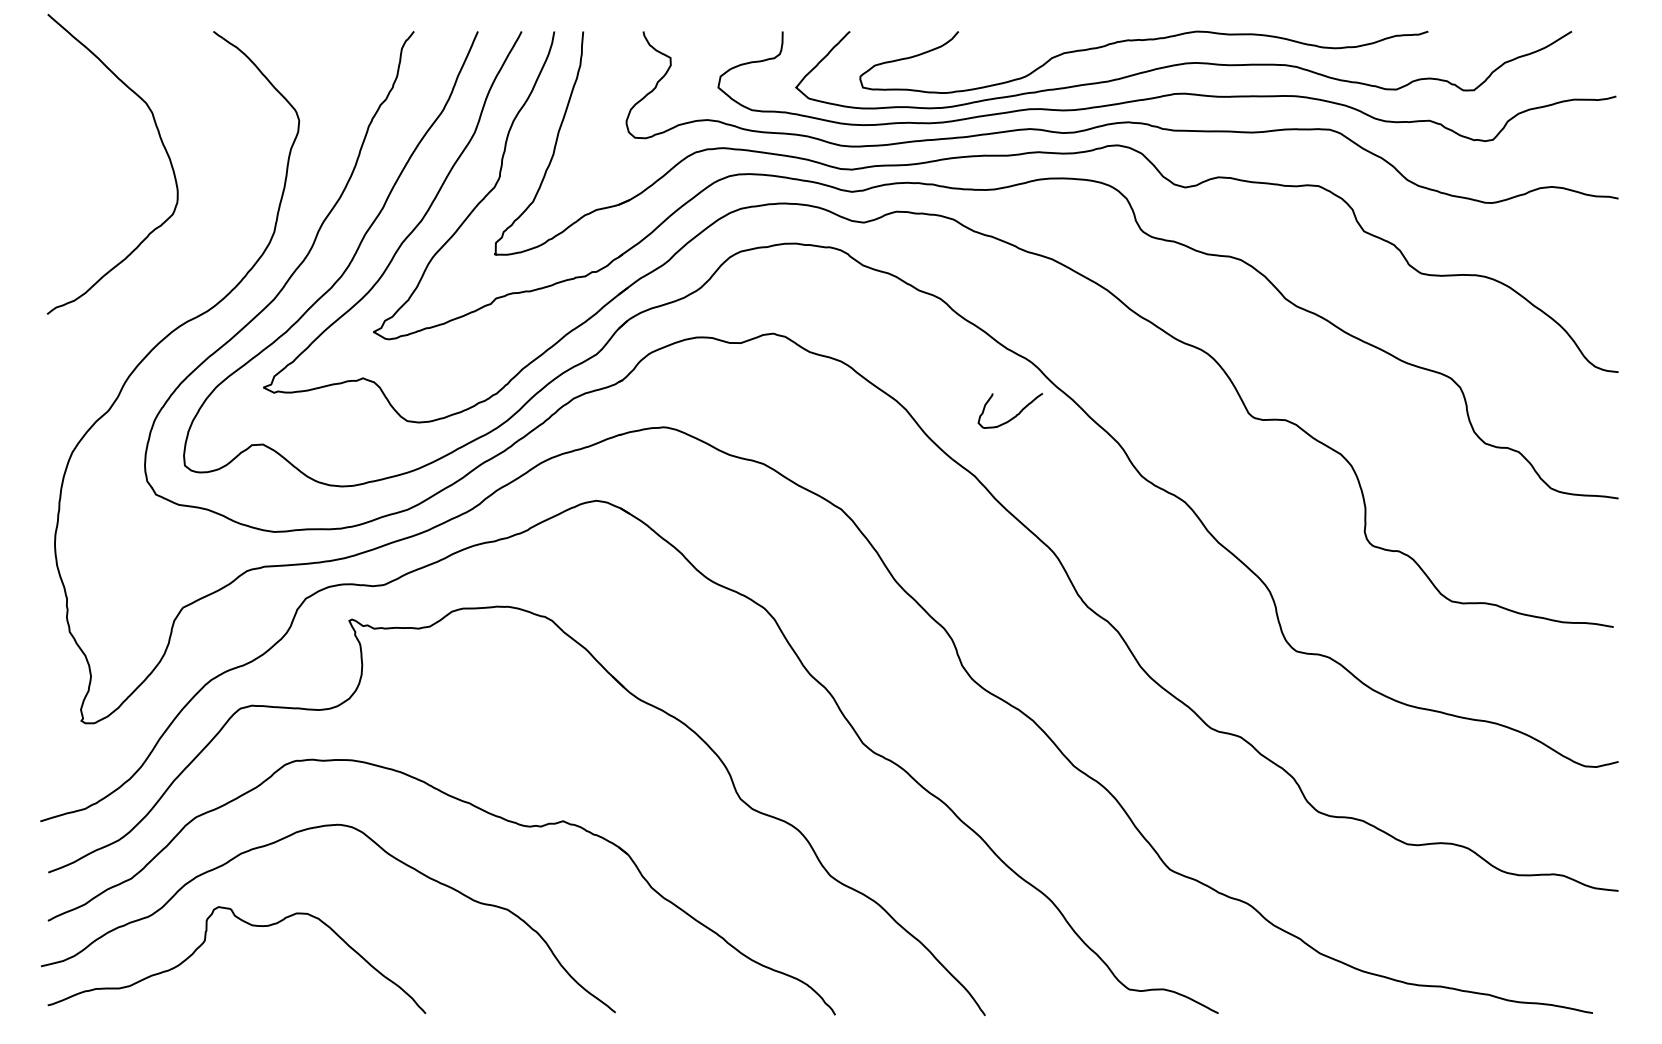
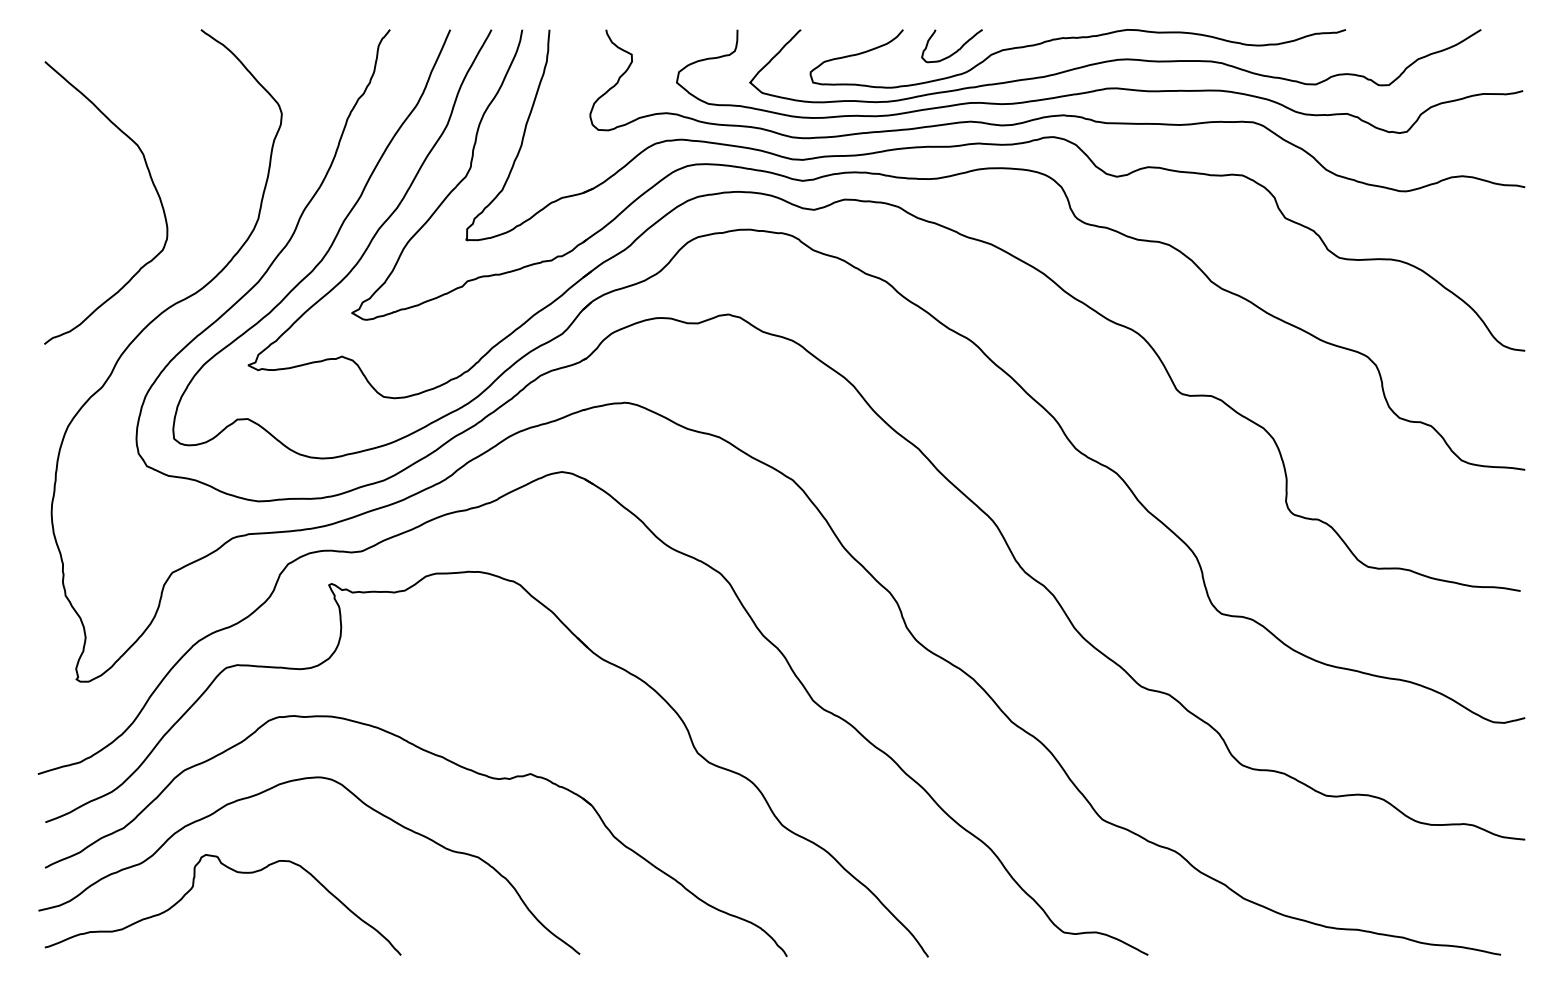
curve: (161, 143) -> (152, 183), moved
curve: (1013, 416) -> (954, 51), moved

